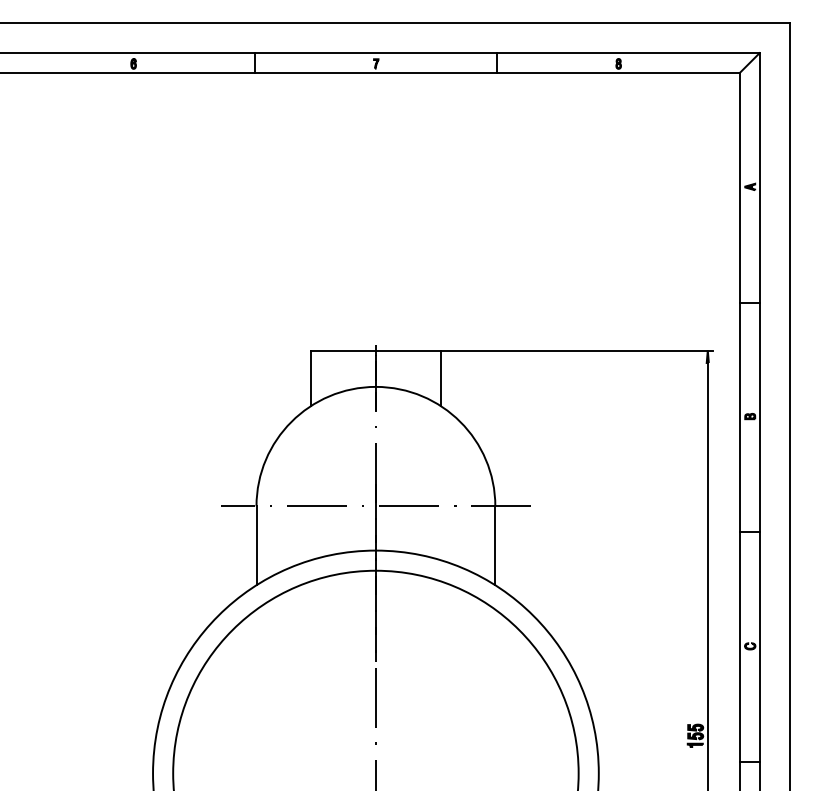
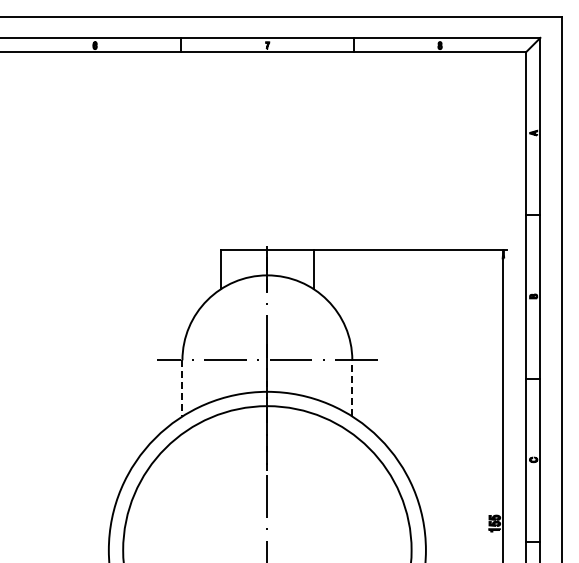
line: (495, 544) -> (352, 387), solid -> dashed
line: (256, 545) -> (182, 388), solid -> dashed

